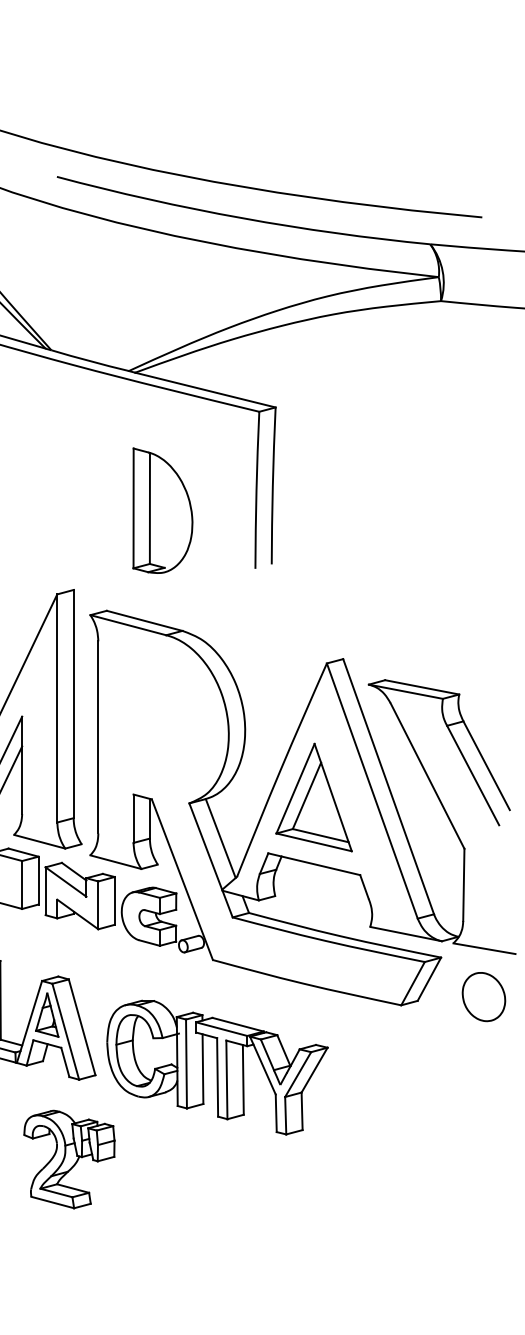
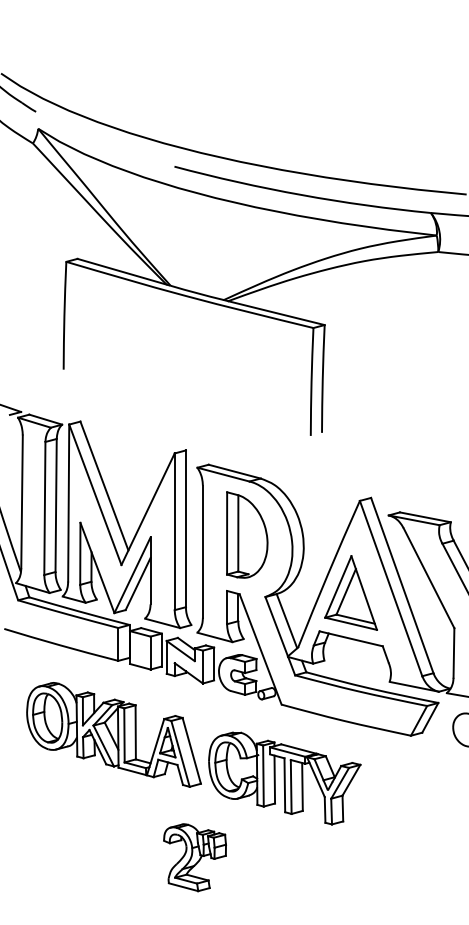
part: (163, 509) -> (247, 534), moved
part: (68, 1159) -> (194, 857), moved

